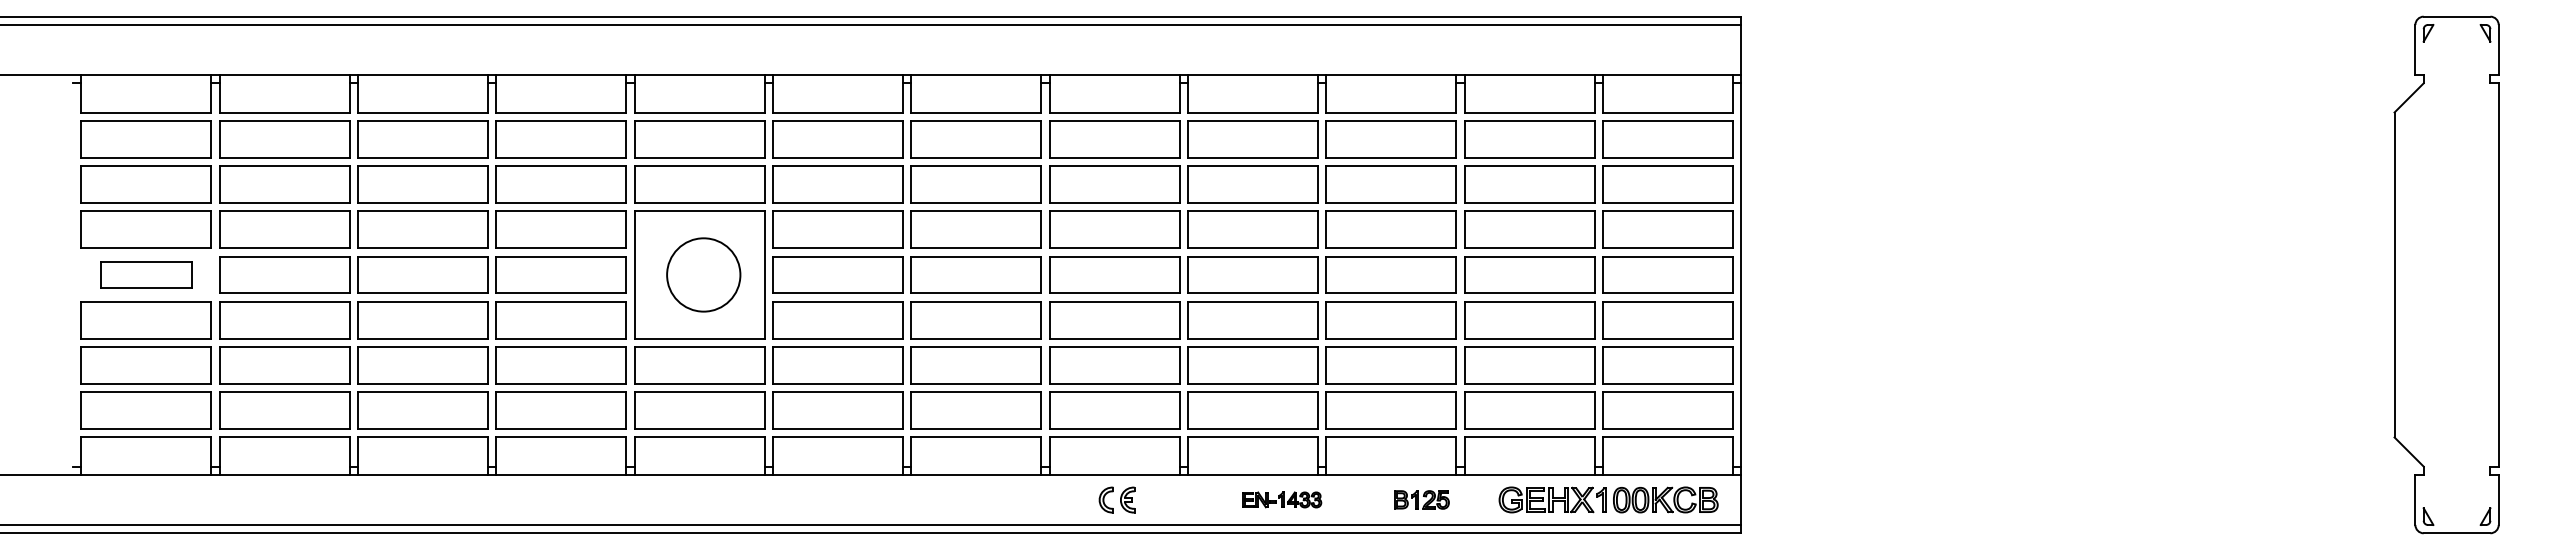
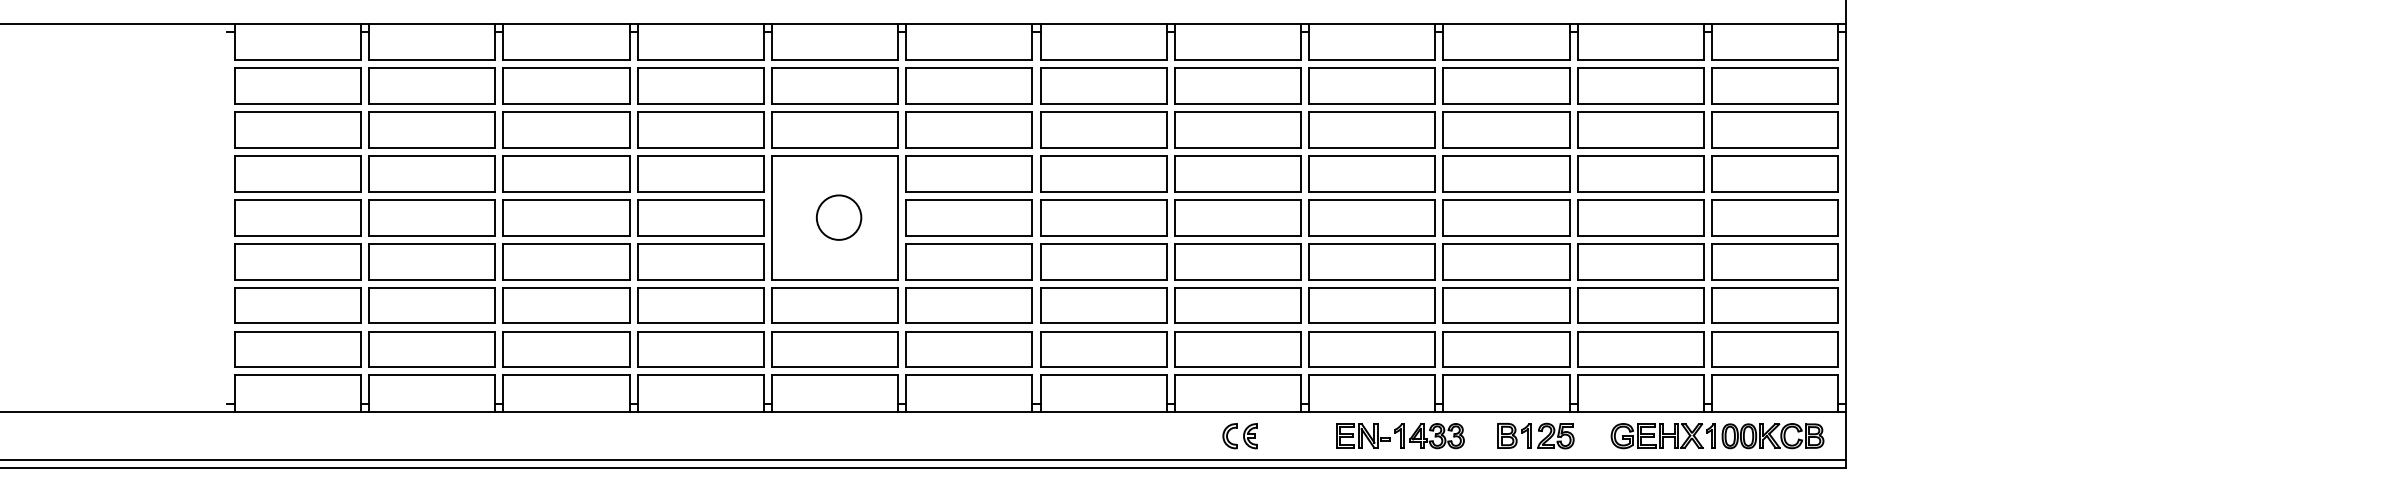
part: (145, 274) -> (296, 217), size x1.43
circle: (703, 274) -> (838, 217), size x0.62
part: (1281, 499) -> (1399, 435), size x1.67
part: (1421, 499) -> (1535, 435), size x1.43

